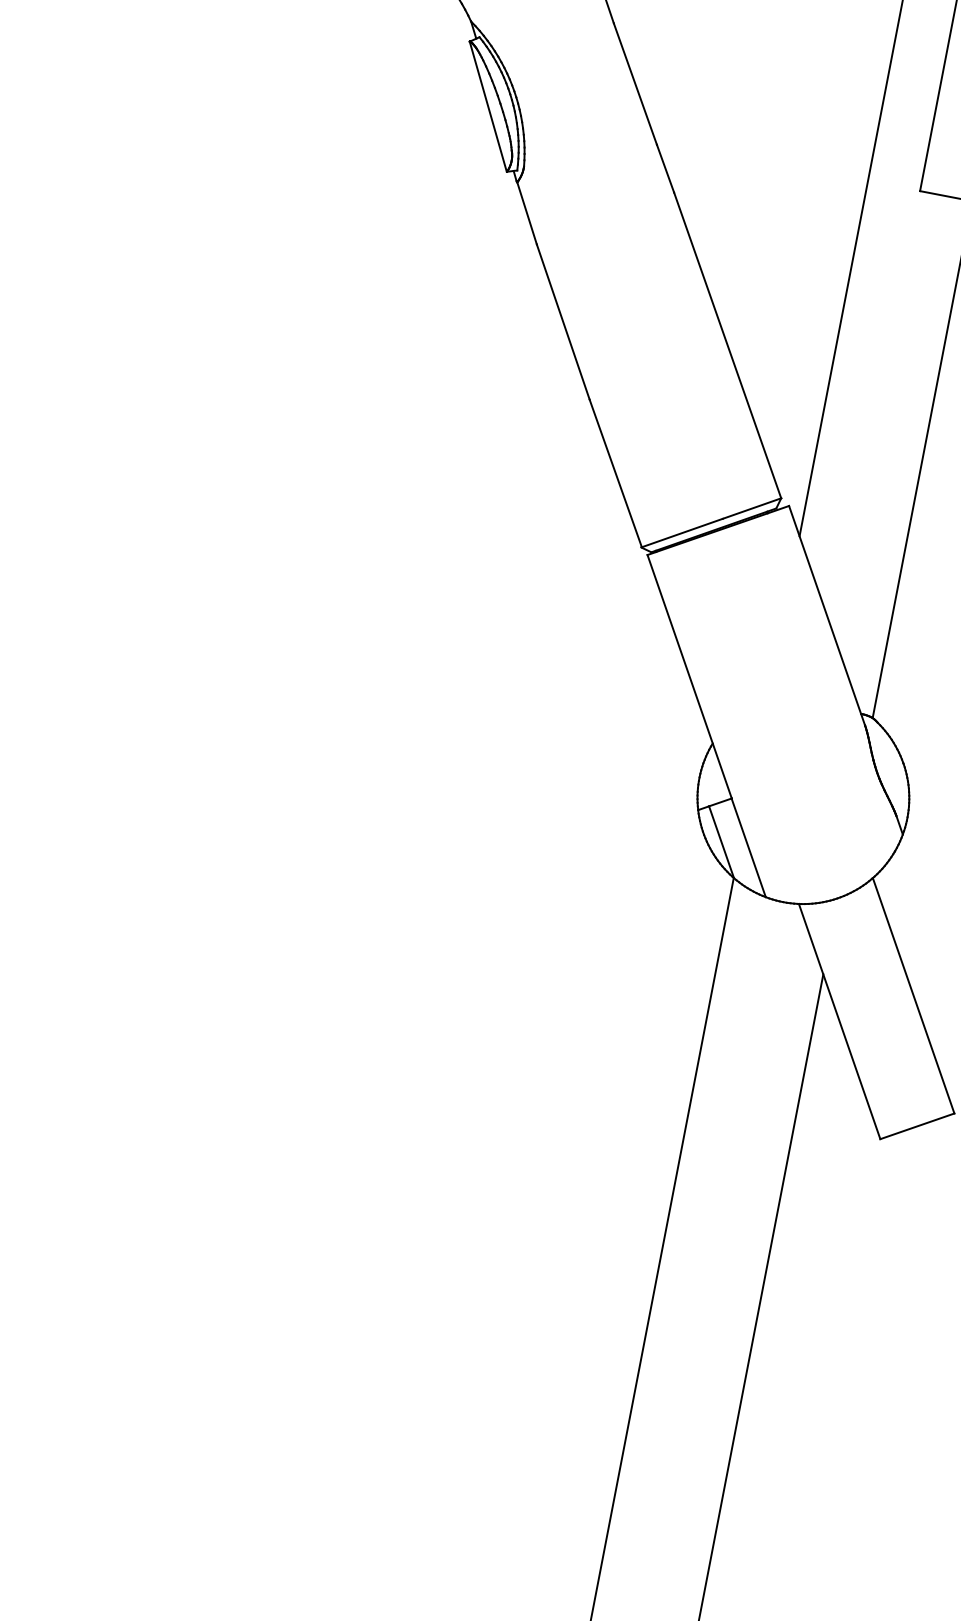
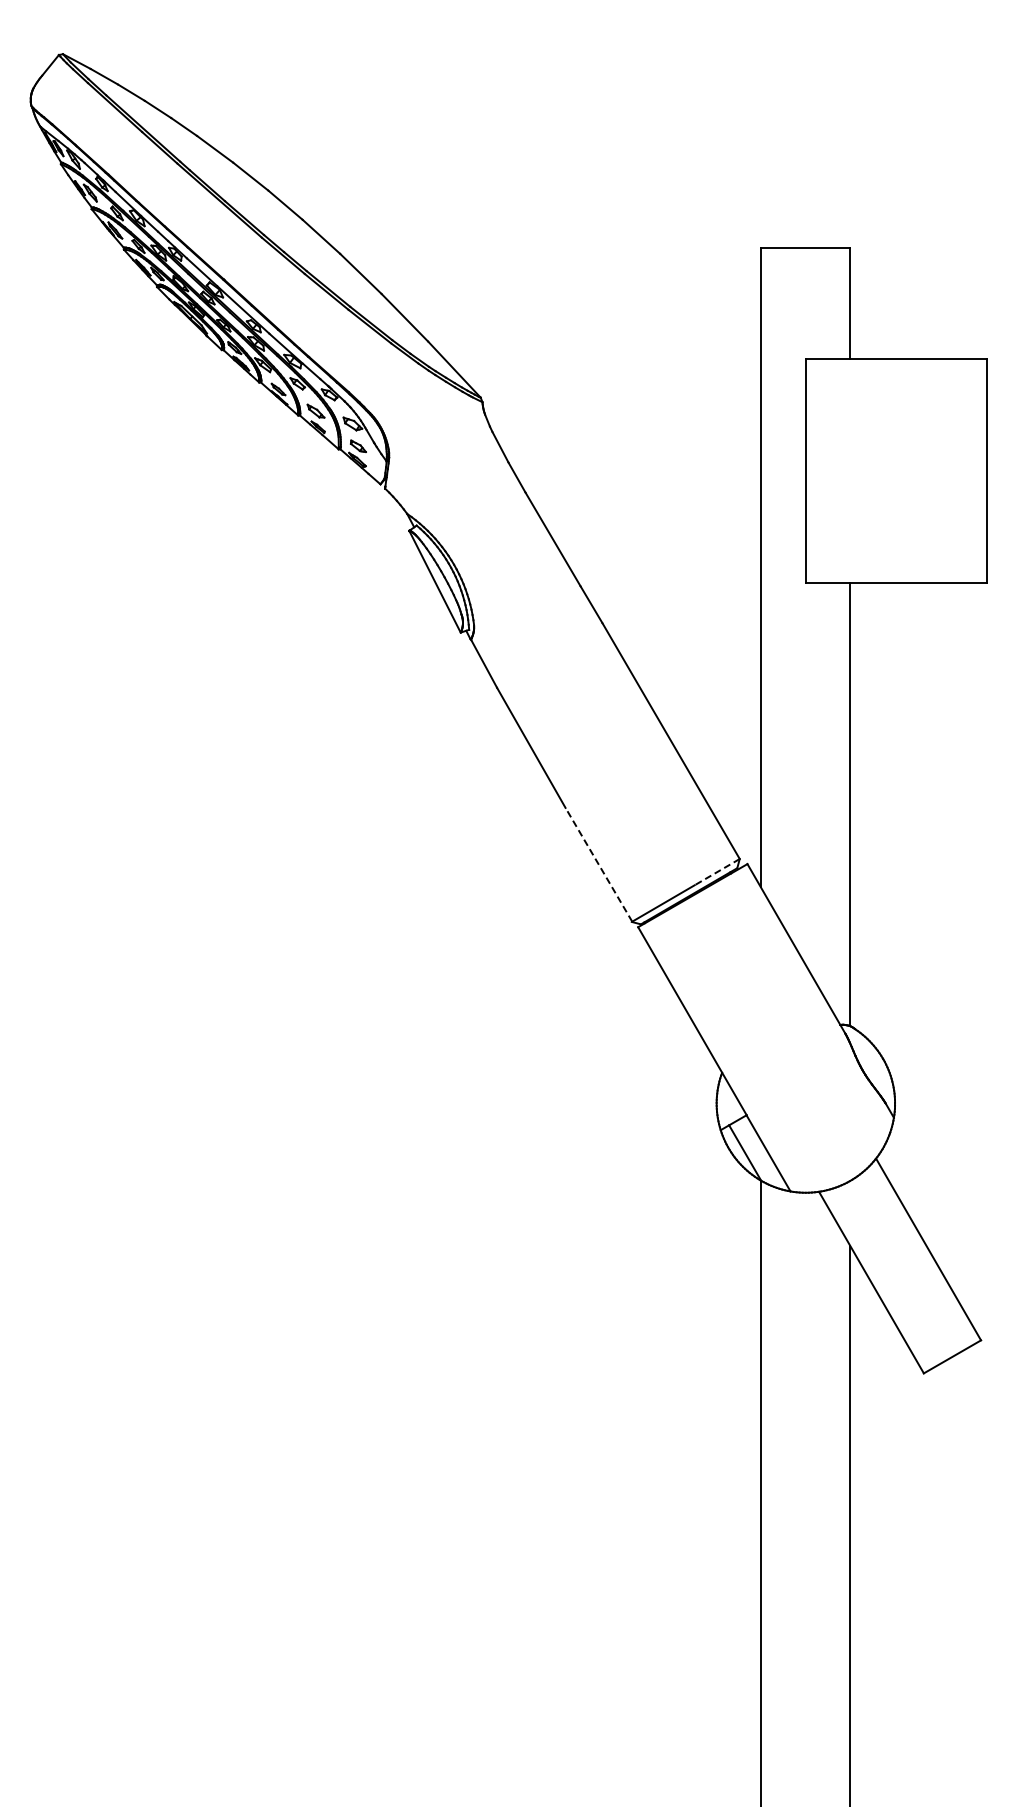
line: (615, 473) -> (598, 864), solid -> dashed
line: (751, 508) -> (716, 872), solid -> dashed

